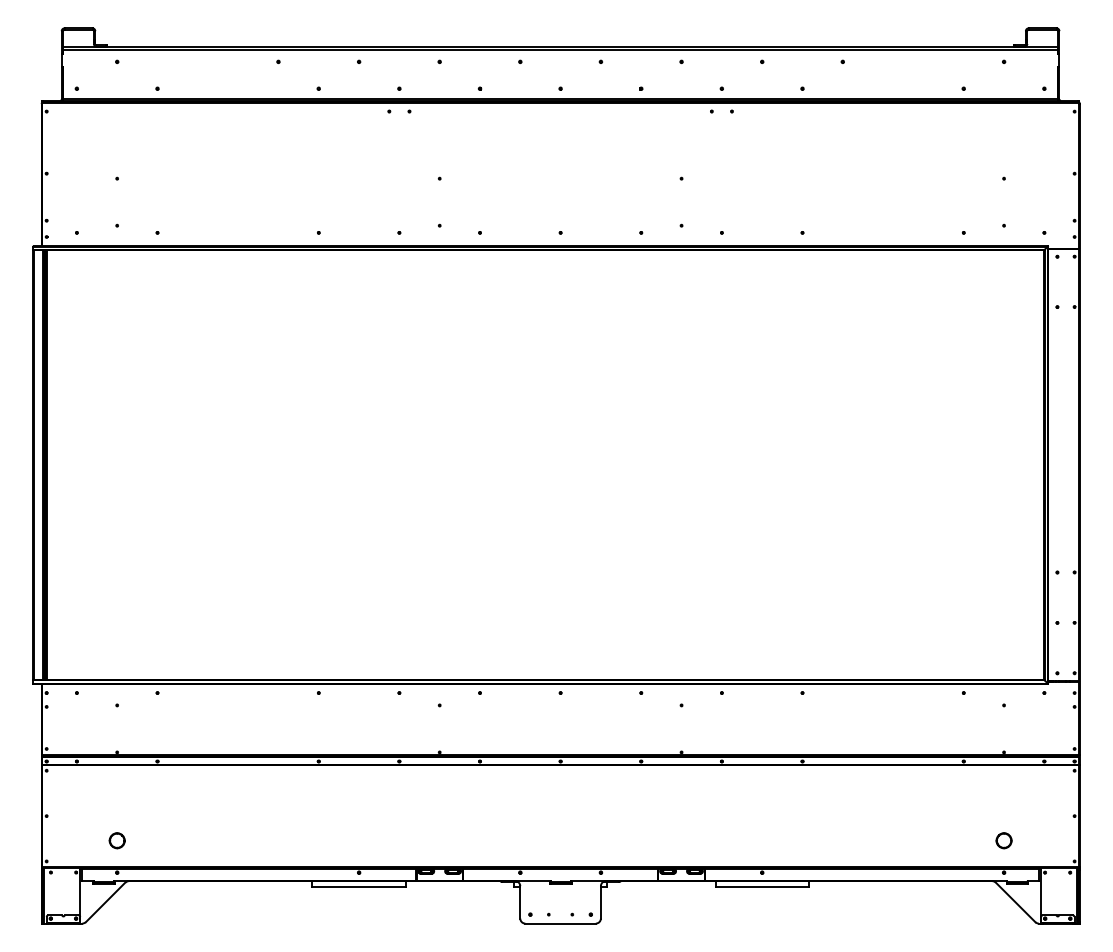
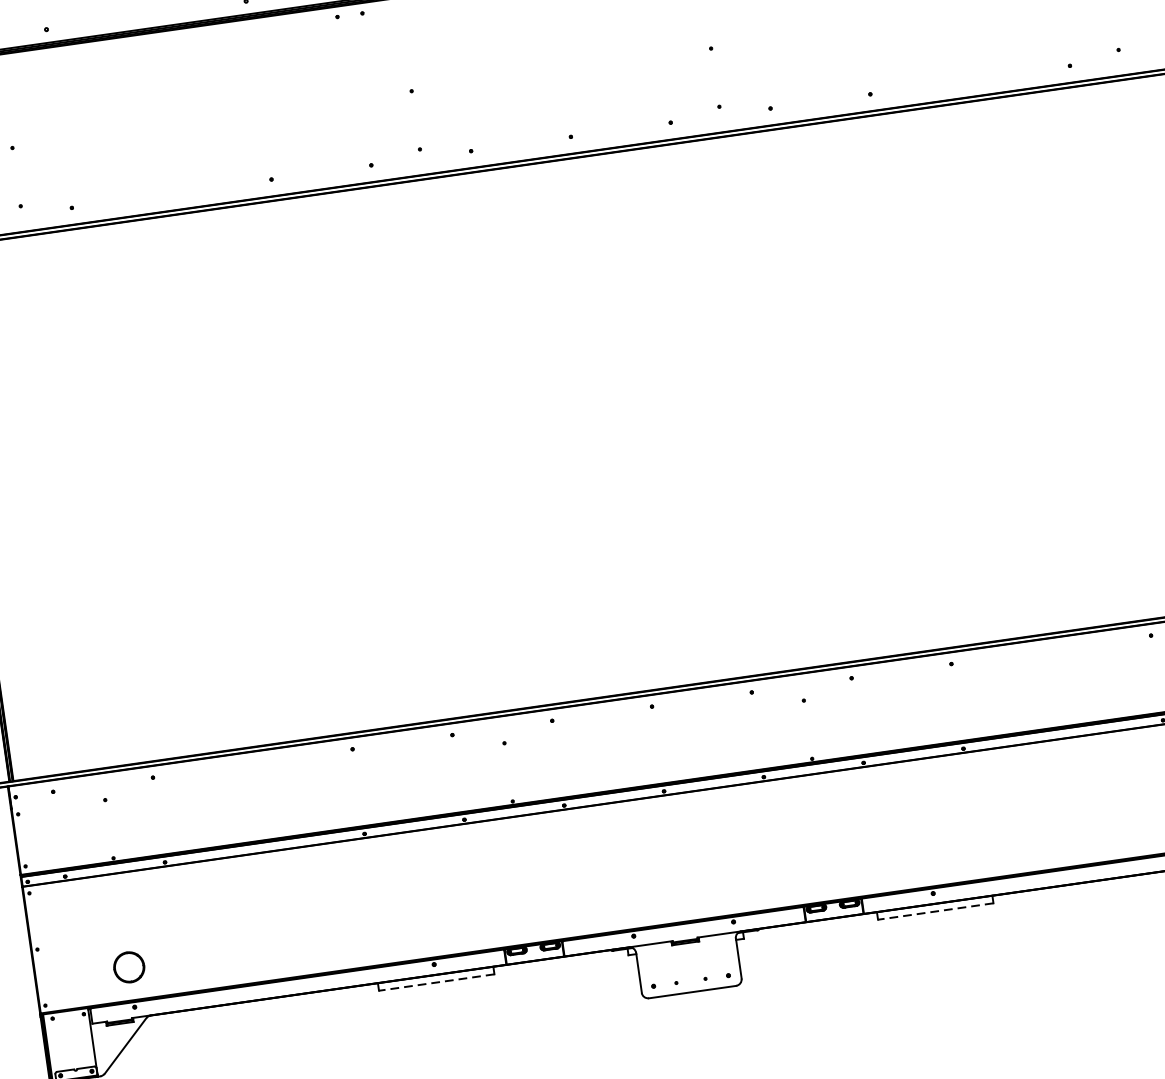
part: (116, 840) -> (128, 967), size x1.6
line: (359, 887) -> (437, 982), solid -> dashed
line: (762, 887) -> (936, 911), solid -> dashed

